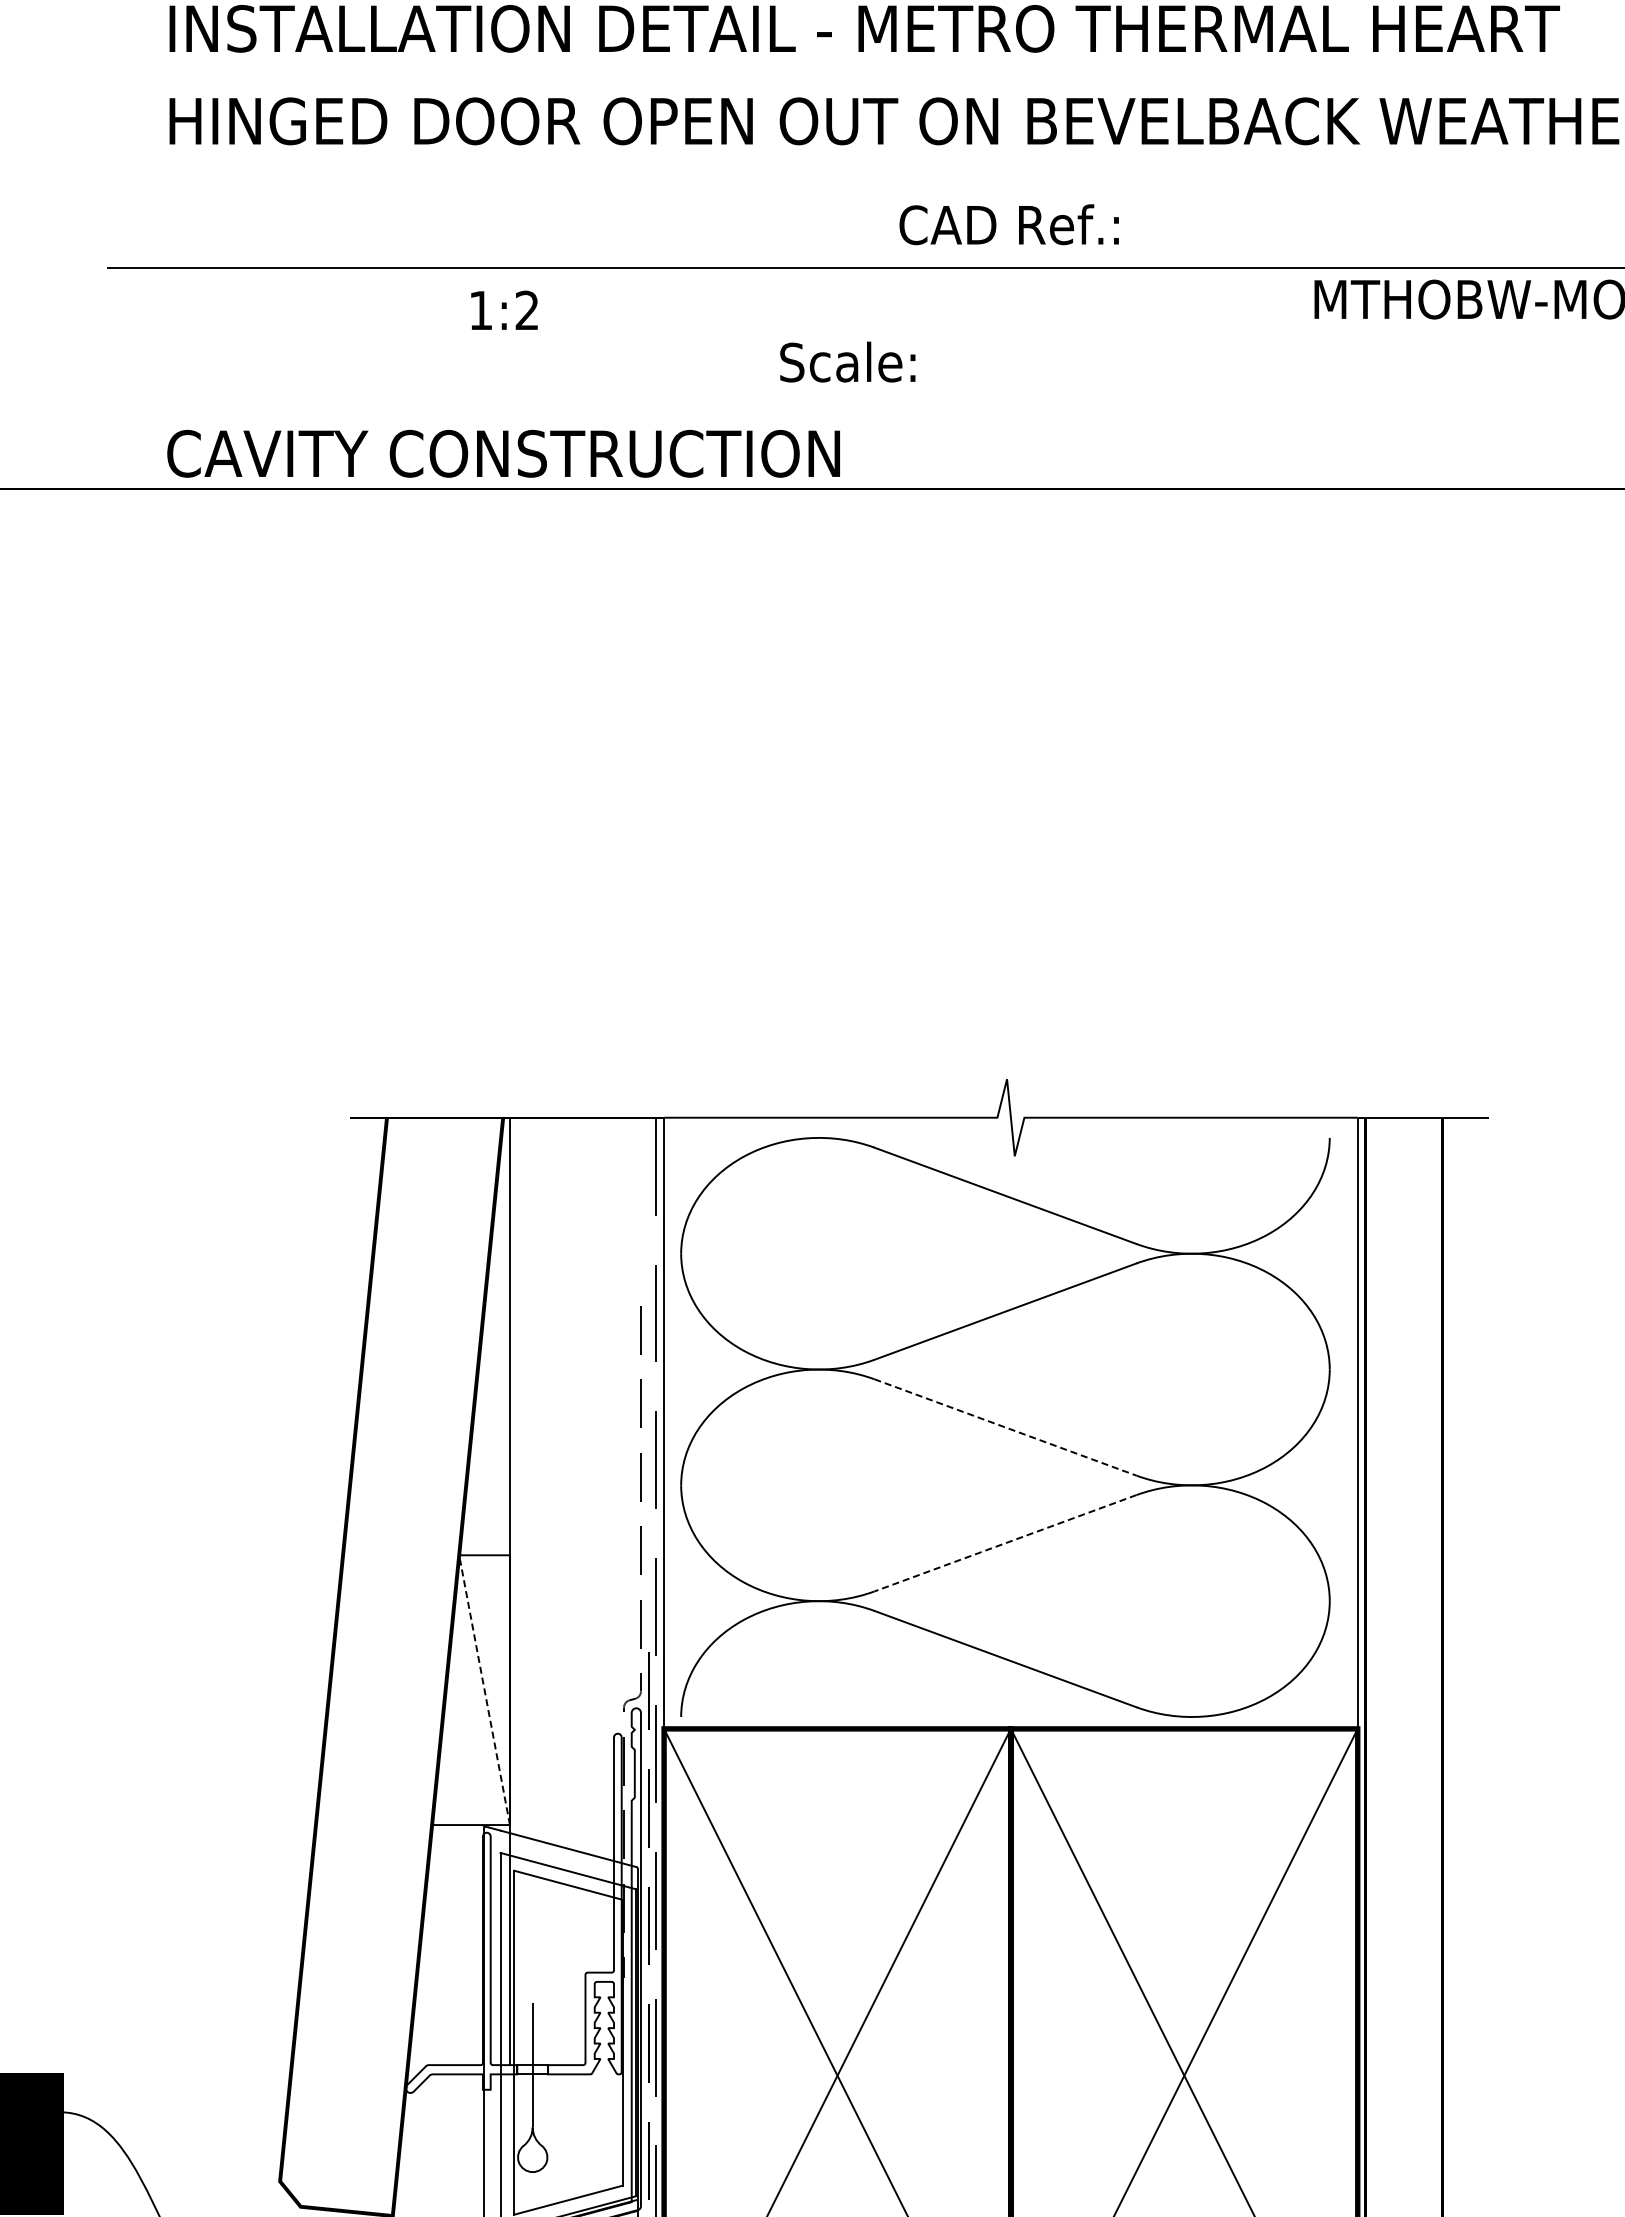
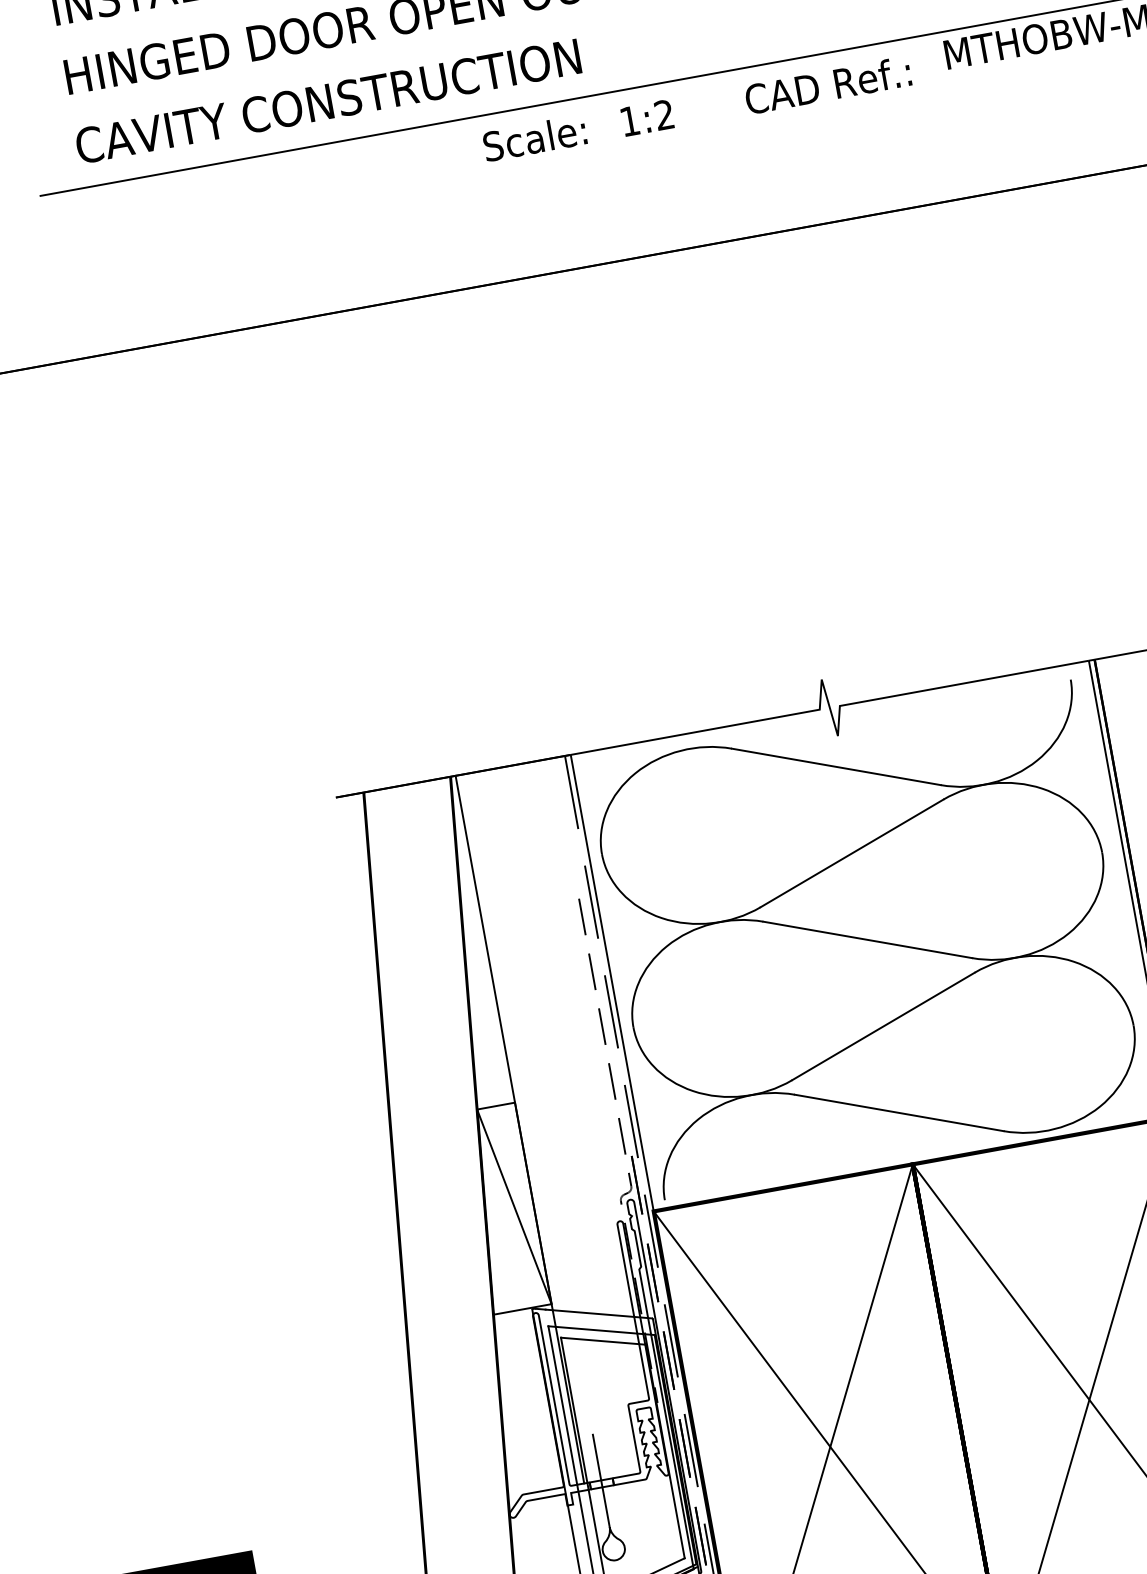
text: (1008, 224) -> (827, 85), moved
text: (504, 309) -> (647, 117), moved
text: (847, 361) -> (534, 137), moved
text: (503, 453) -> (328, 101), moved
line: (1005, 1427) -> (867, 939), dashed -> solid
line: (1005, 1543) -> (883, 1026), dashed -> solid
line: (484, 1689) -> (514, 1206), dashed -> solid

